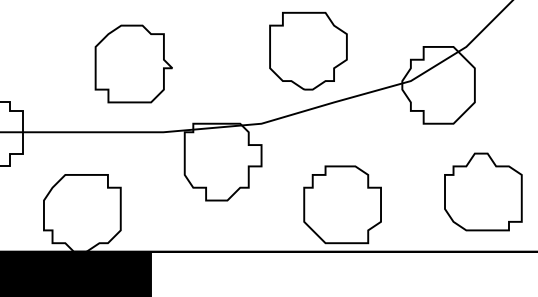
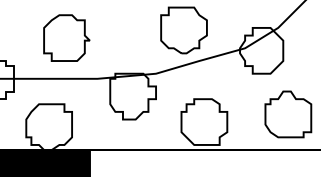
part: (133, 62) -> (66, 37), moved

